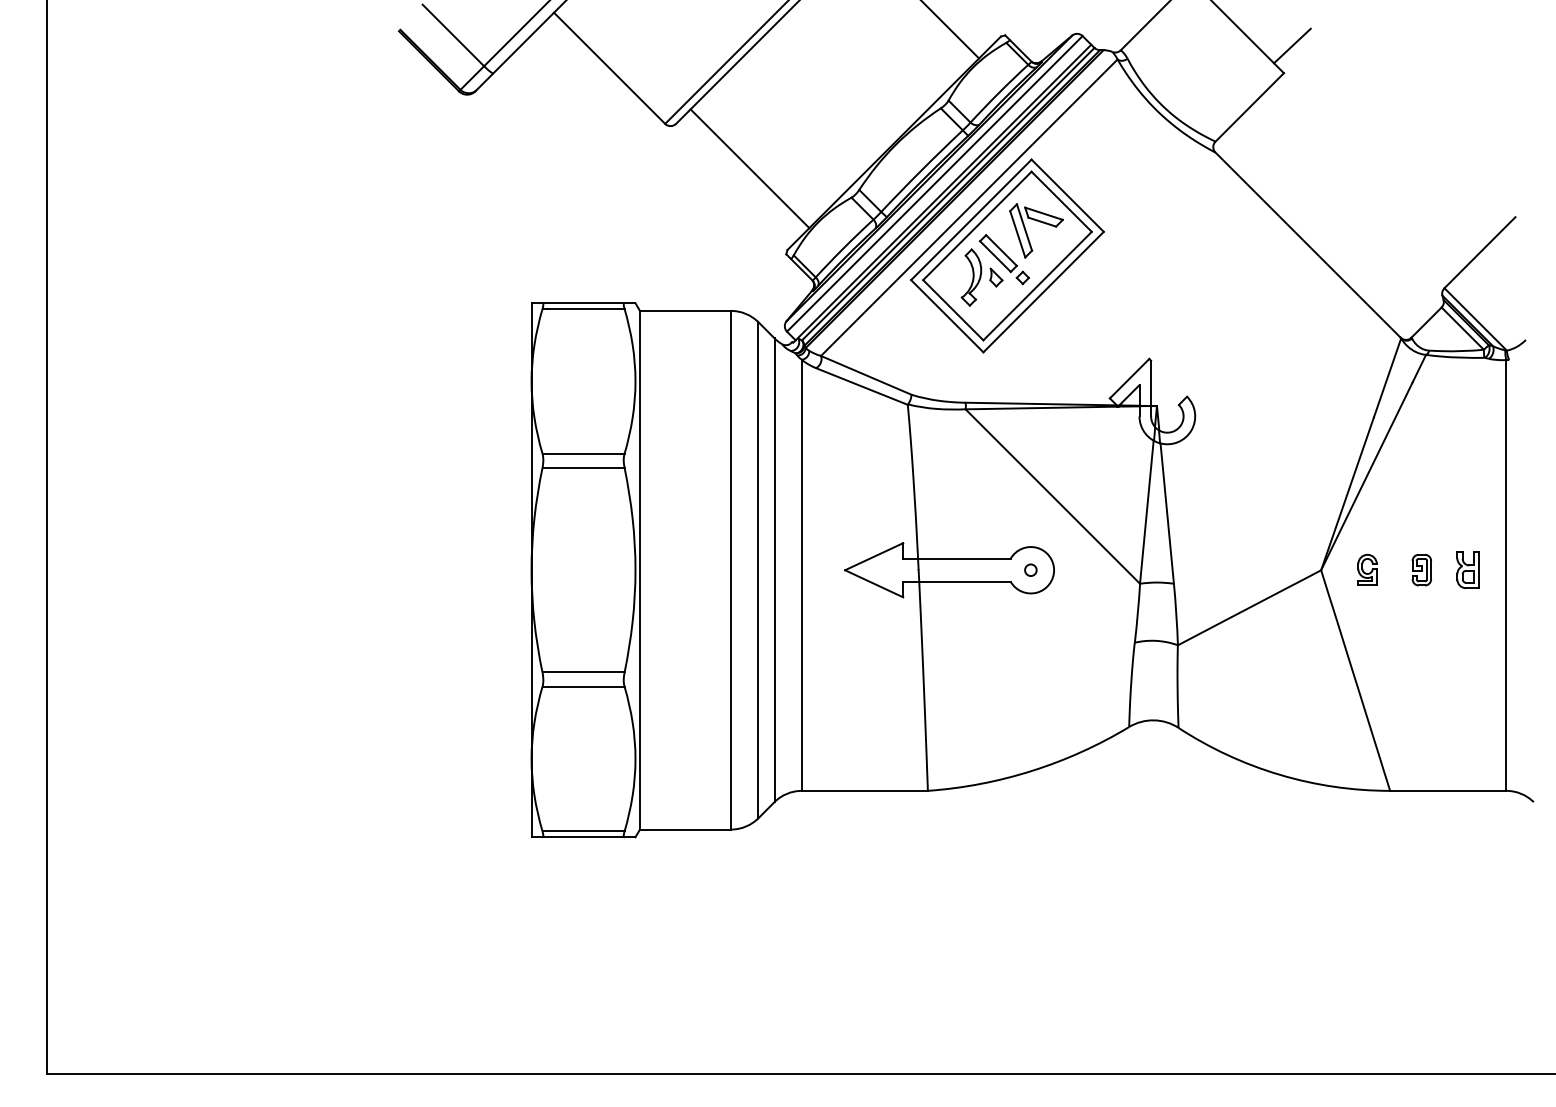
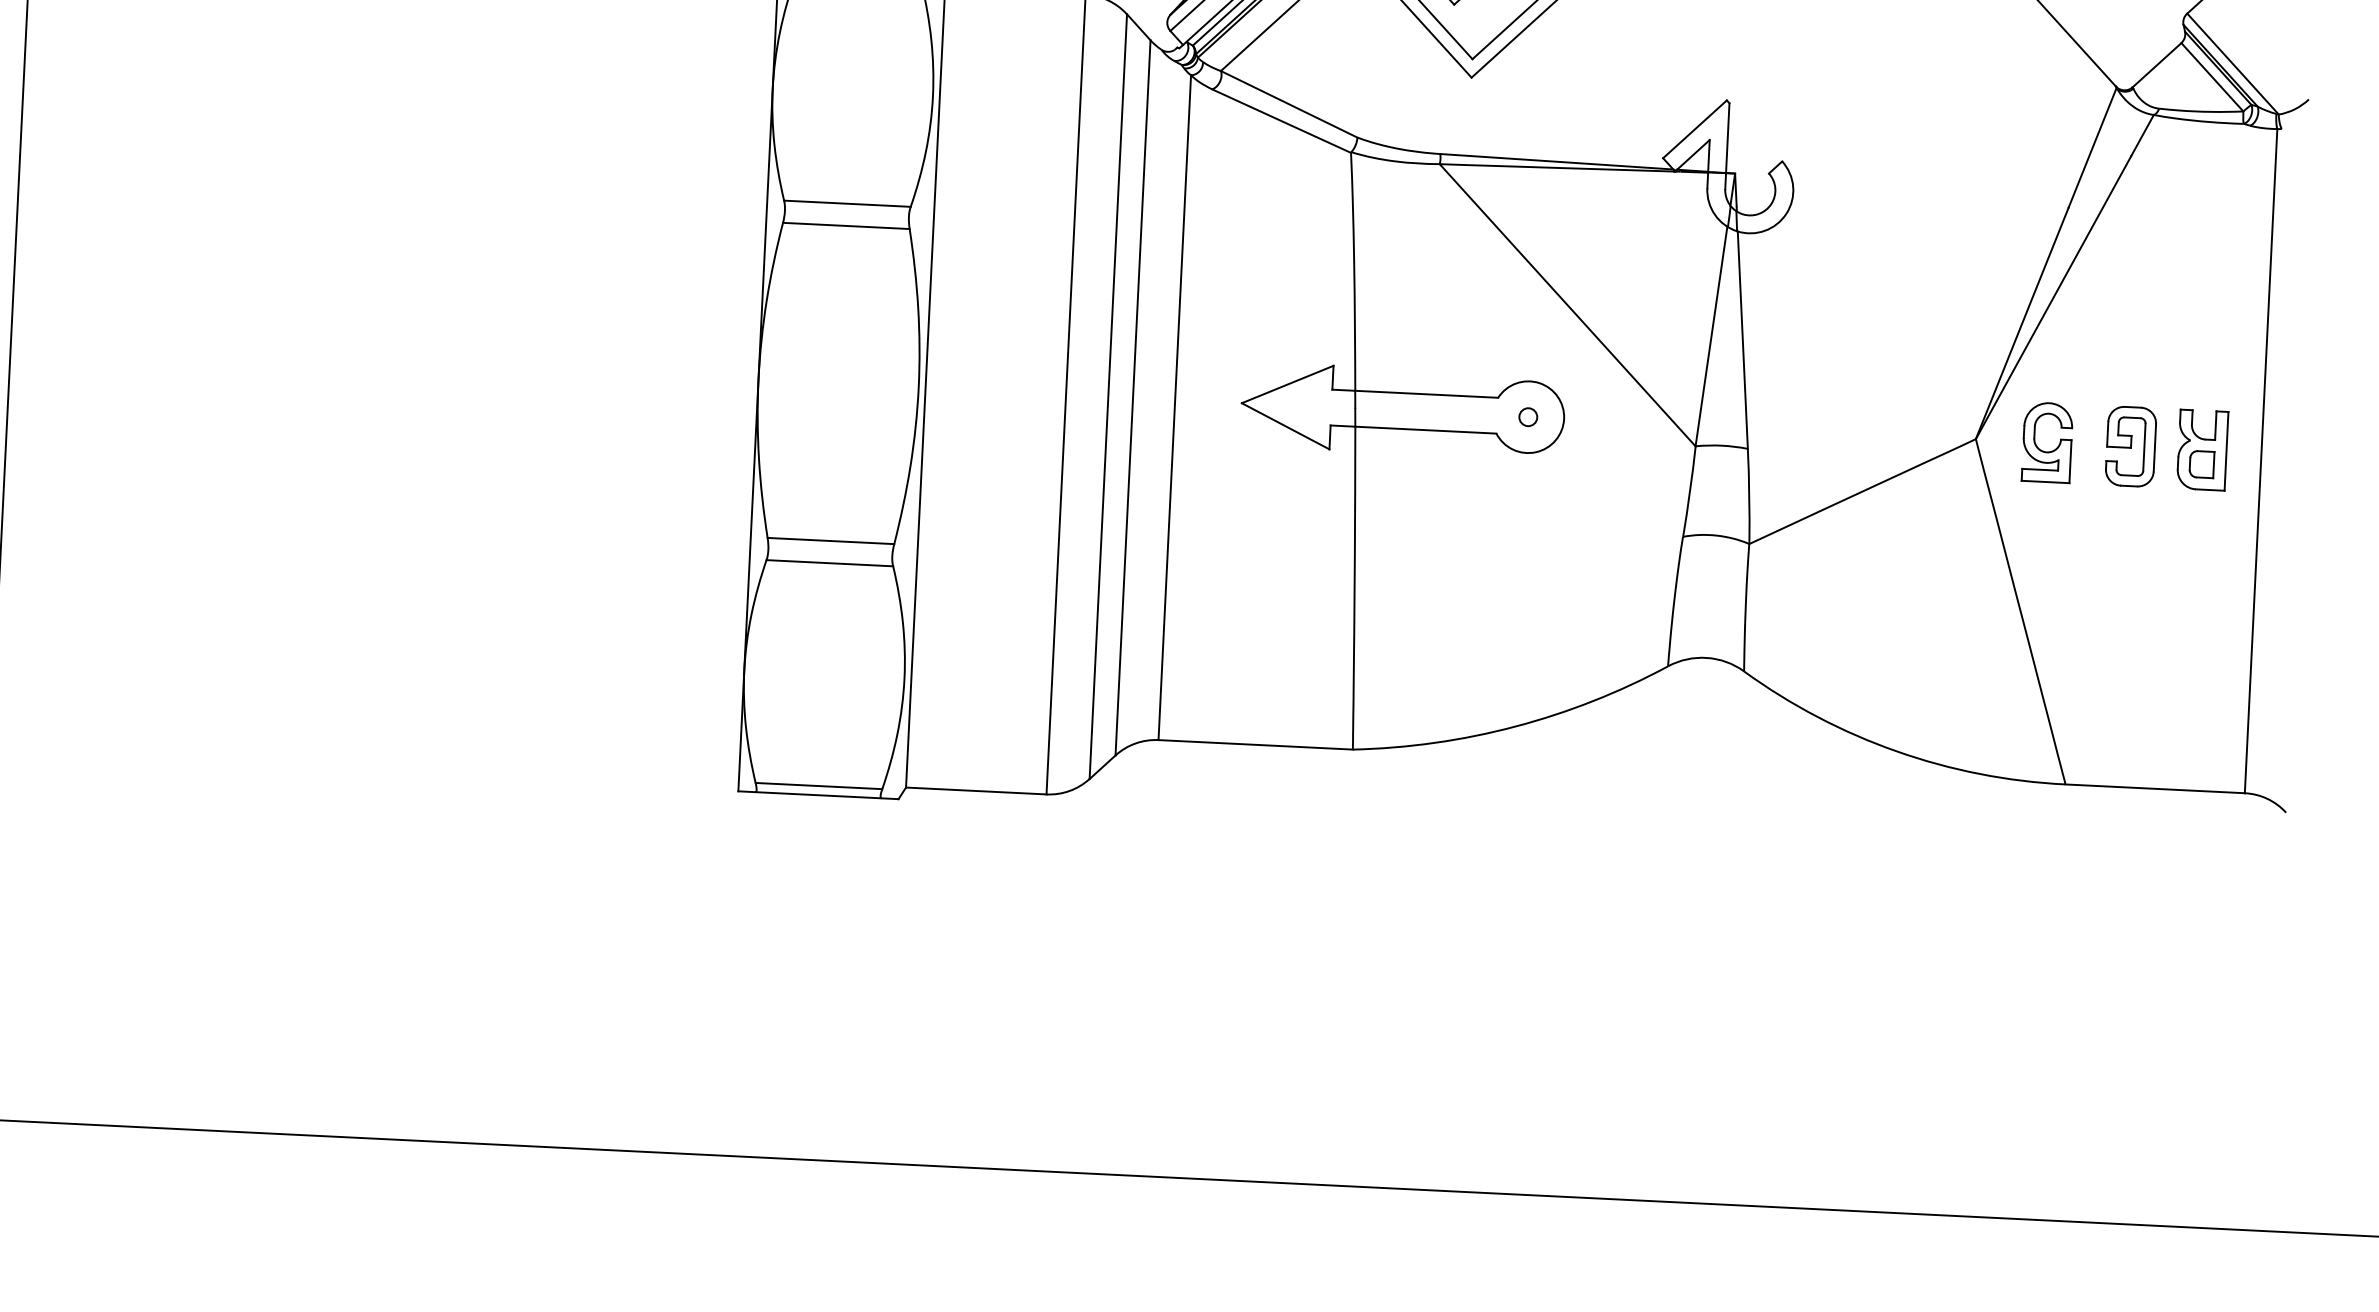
part: (1367, 569) -> (2047, 441), size x1.67
part: (1421, 569) -> (2130, 445), size x1.67
part: (1467, 570) -> (2201, 450), size x1.43

